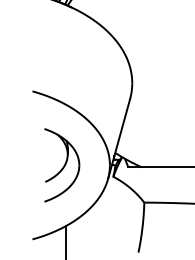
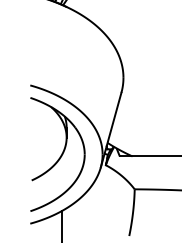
part: (61, 165) -> (57, 154), size x1.67

